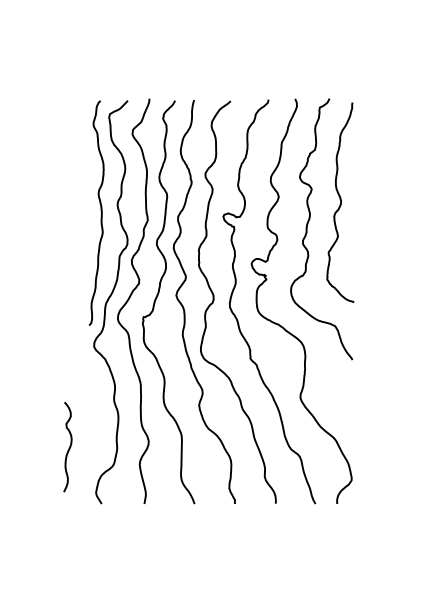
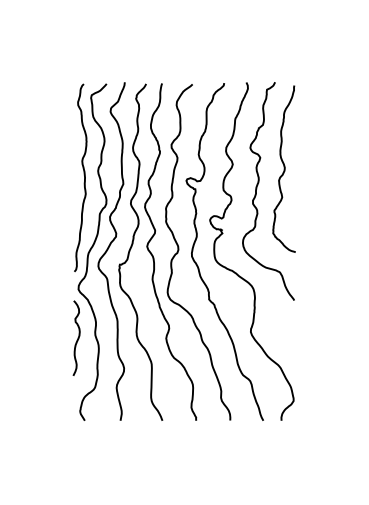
curve: (68, 446) -> (77, 337), moved

